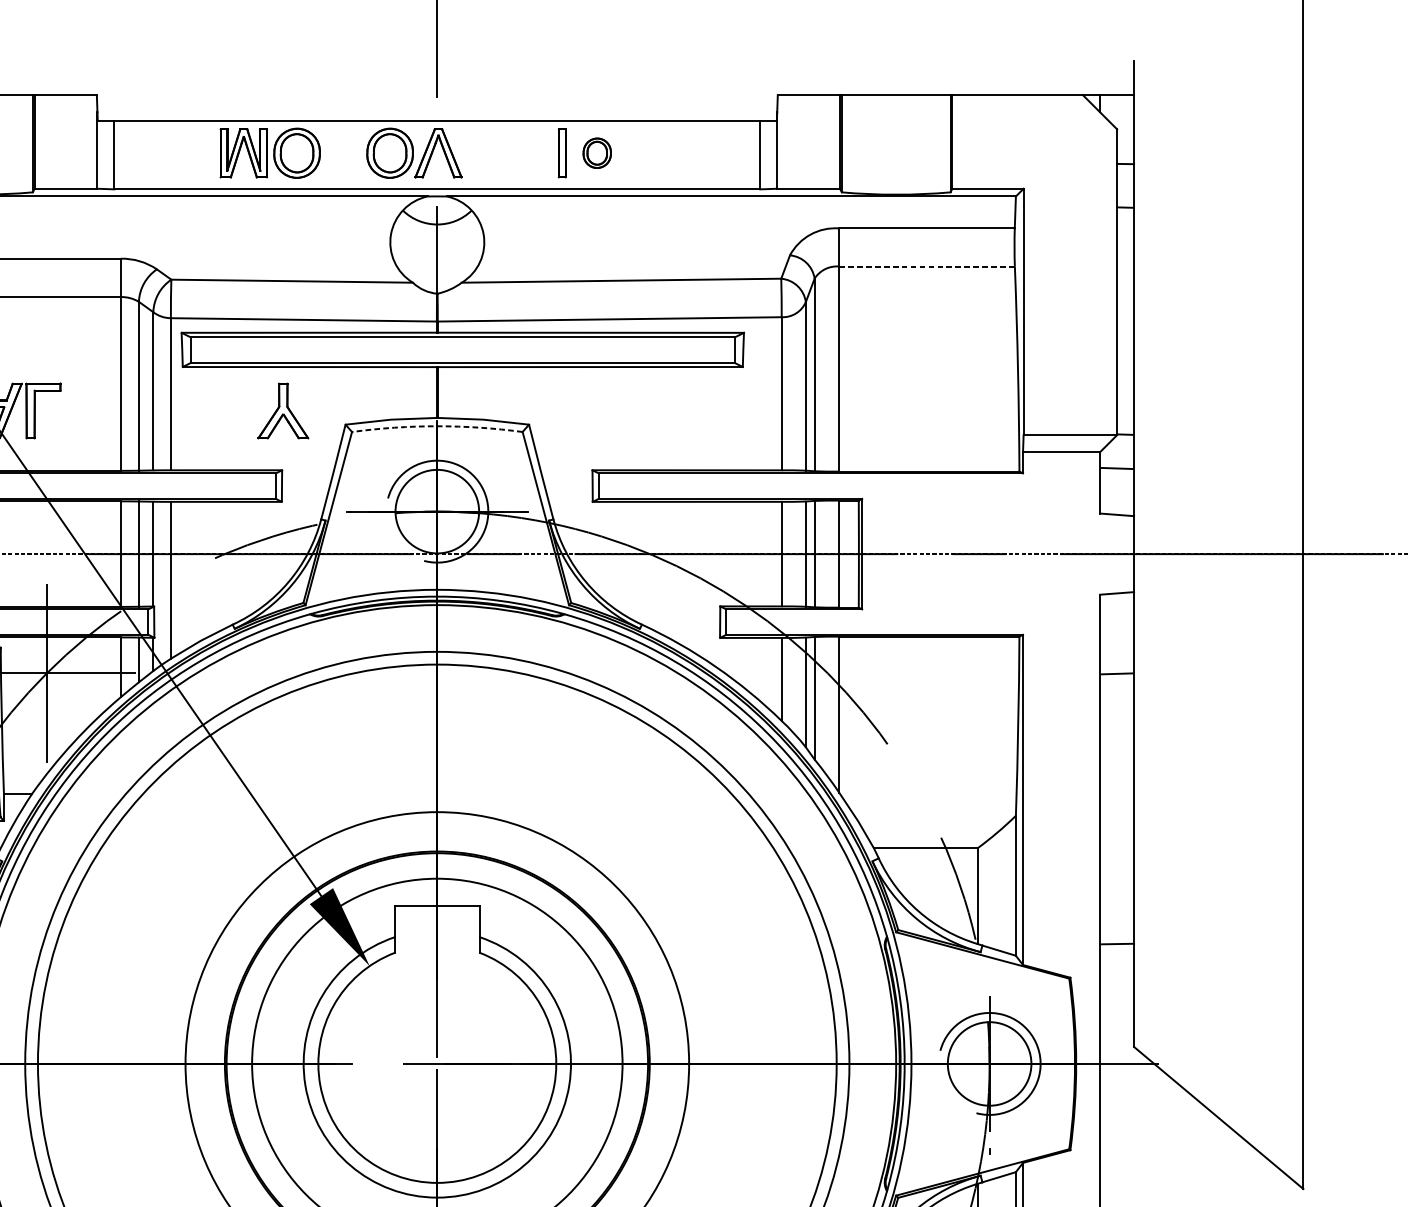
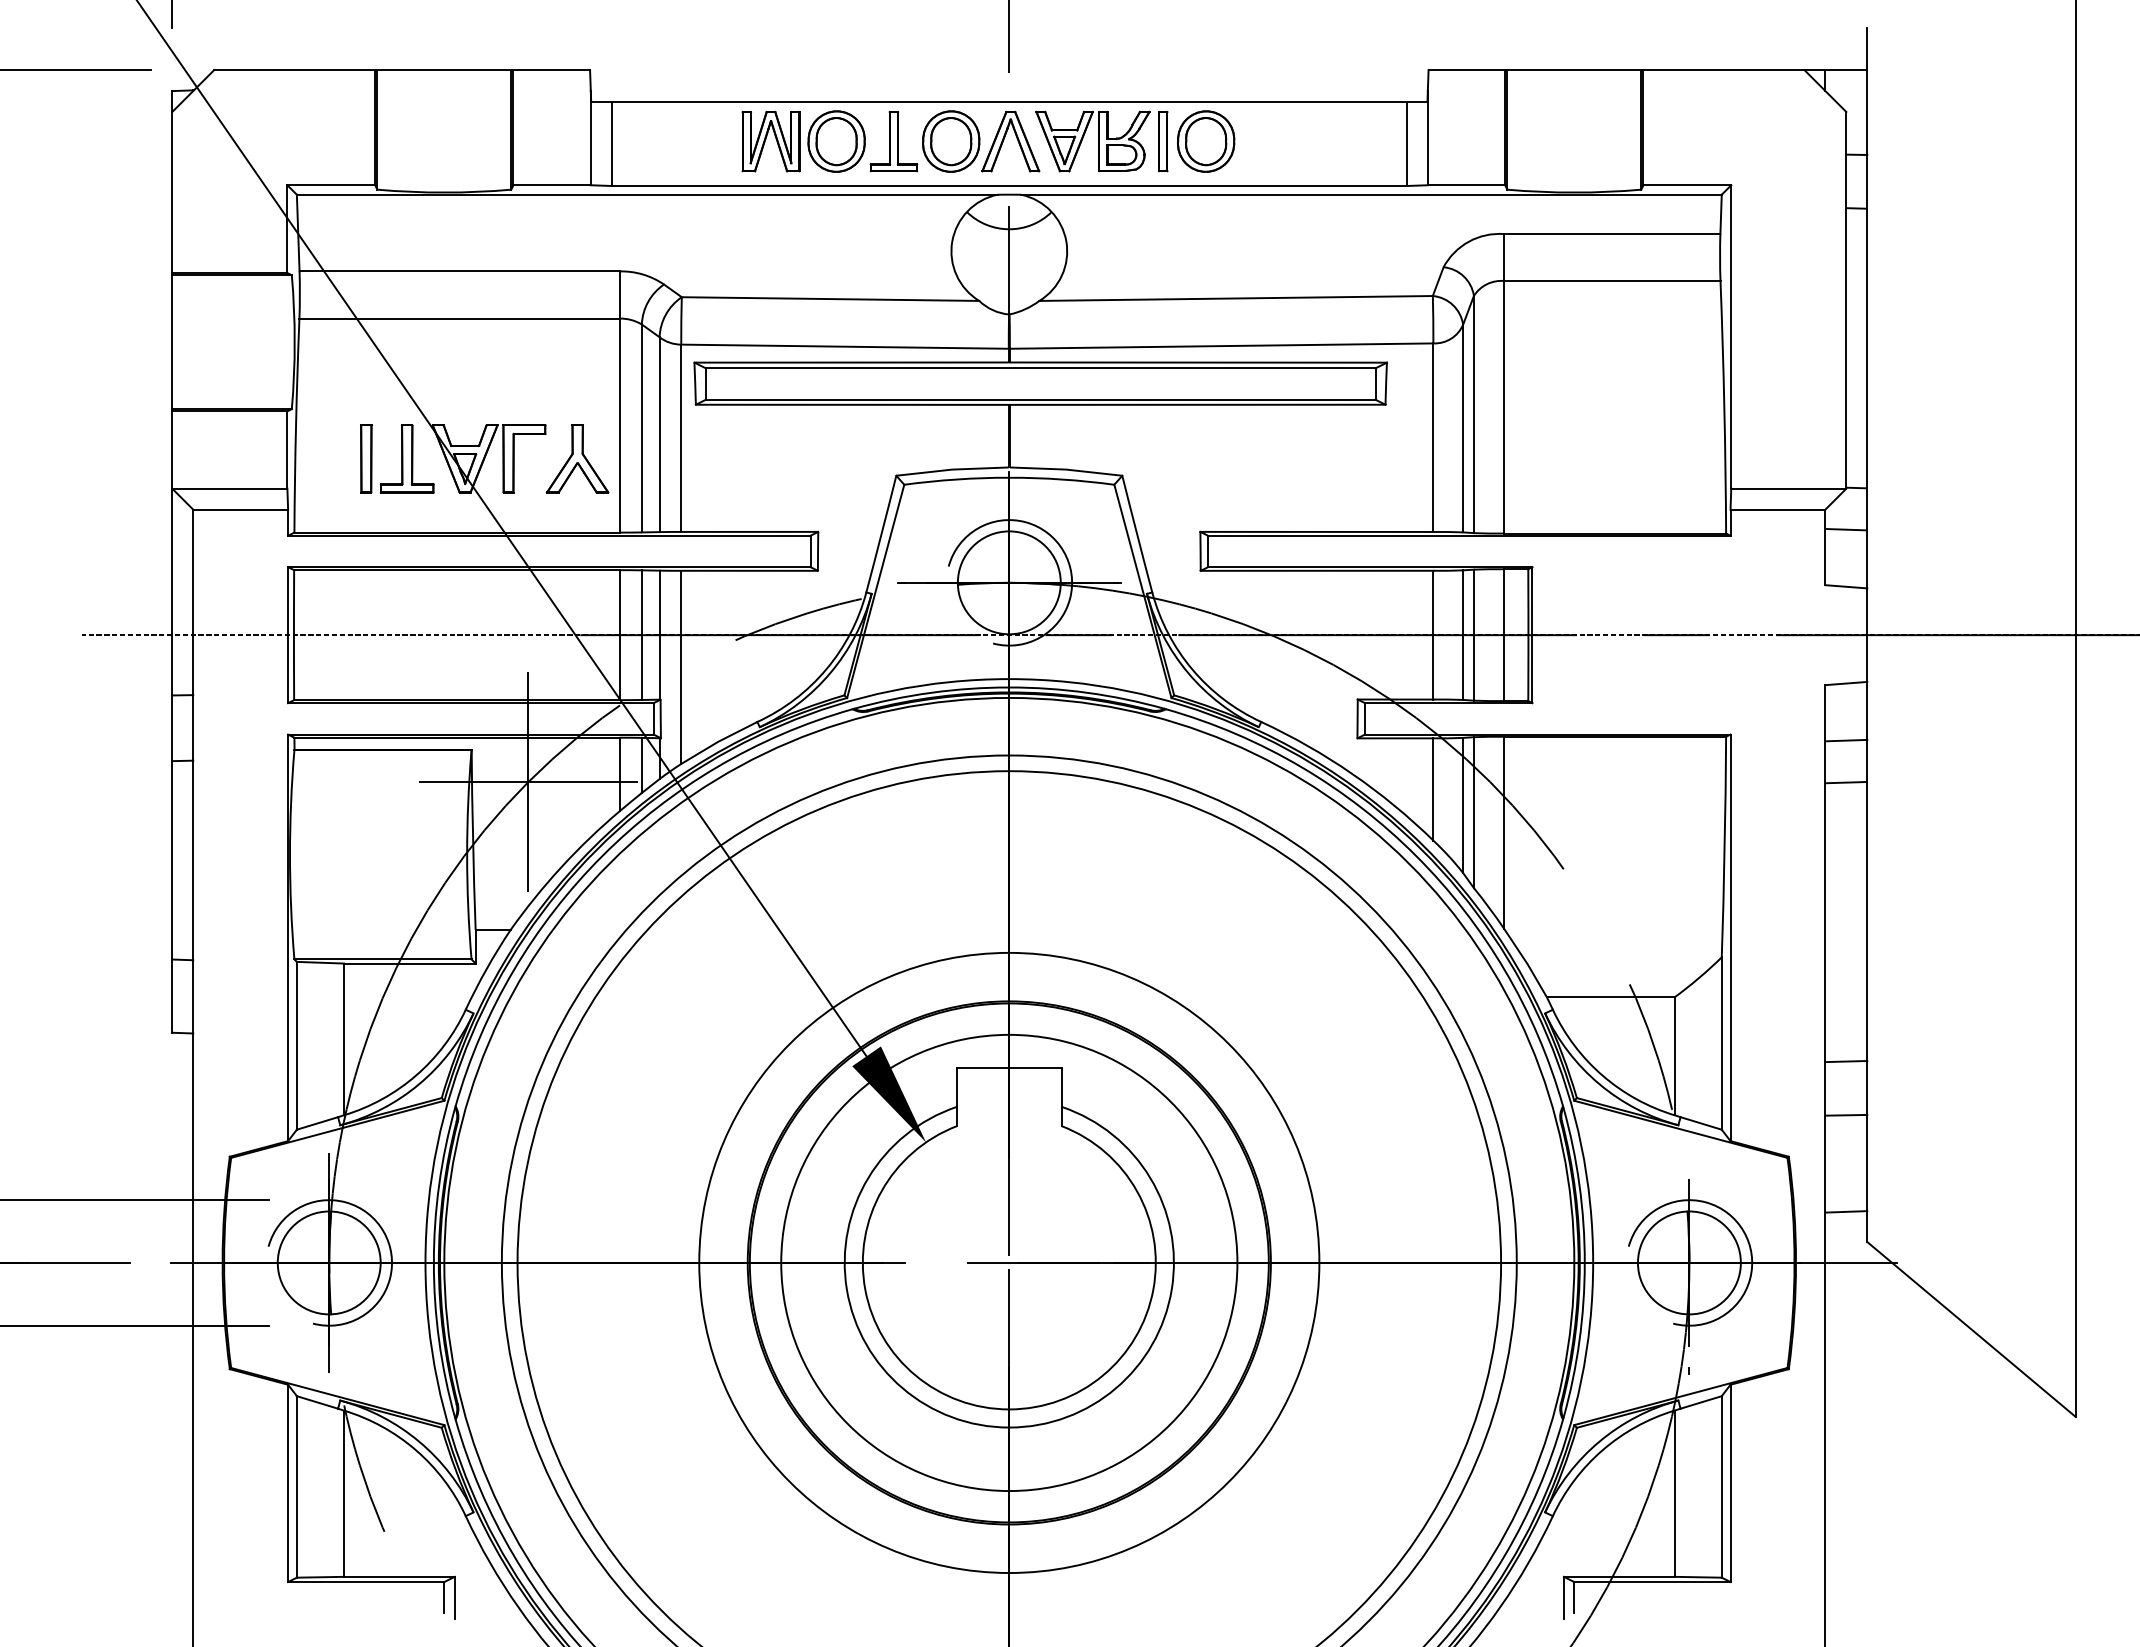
part: (343, 153) -> (893, 141), added
part: (504, 153) -> (1092, 141), added
part: (597, 153) -> (1206, 141), size x1.67
line: (927, 266) -> (1612, 281), dashed -> solid
part: (283, 410) -> (577, 458), moved
arc: (437, 426) -> (1009, 477), dashed -> solid
line: (1117, 639) -> (1846, 740), added
line: (1117, 900) -> (1846, 1061), added
line: (1117, 1022) -> (1846, 1211), added

